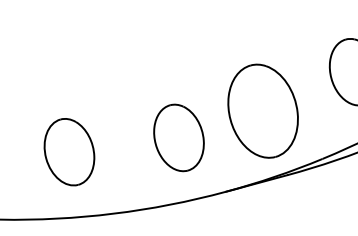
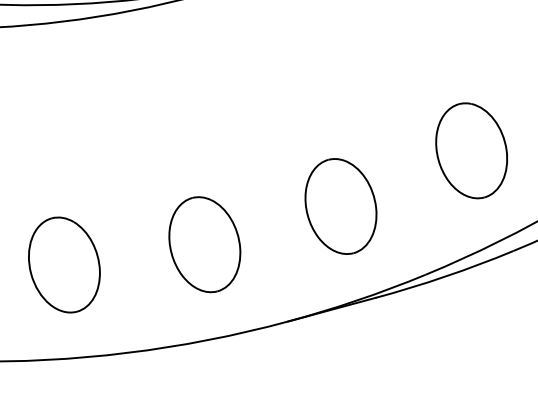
part: (262, 111) -> (340, 206), size x0.71
part: (178, 137) -> (204, 244), moved

